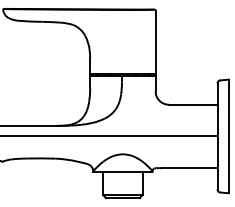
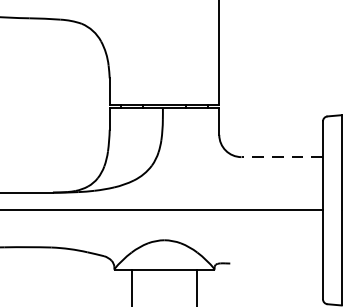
line: (192, 104) -> (281, 156), solid -> dashed
line: (189, 168) -> (276, 264), removed

